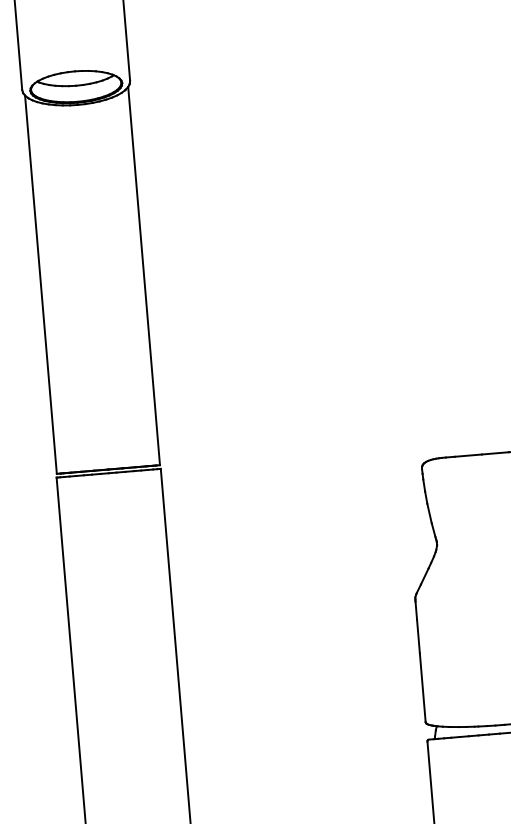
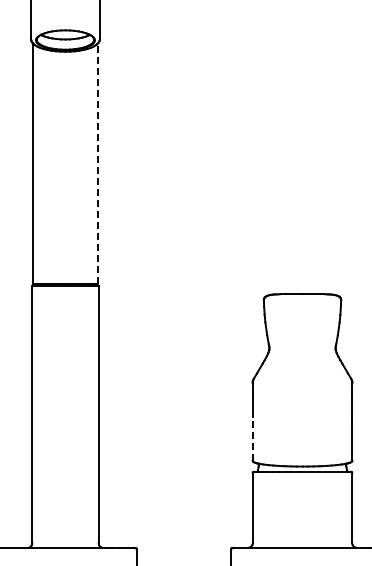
line: (144, 275) -> (98, 163), solid -> dashed
line: (422, 687) -> (252, 438), solid -> dashed

